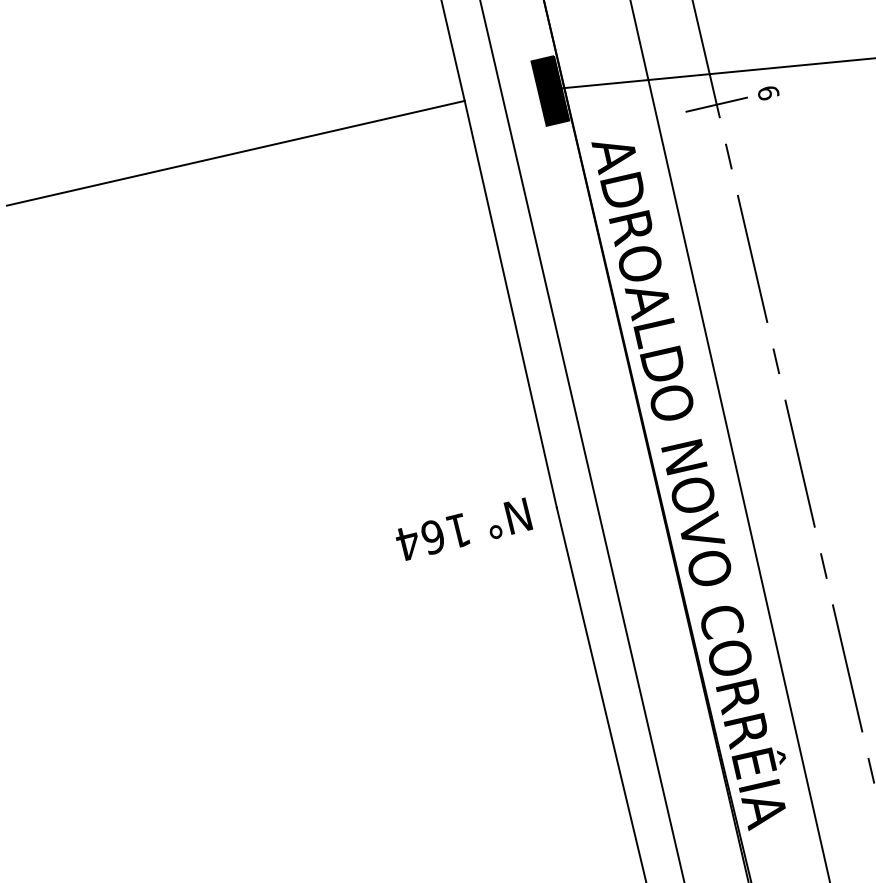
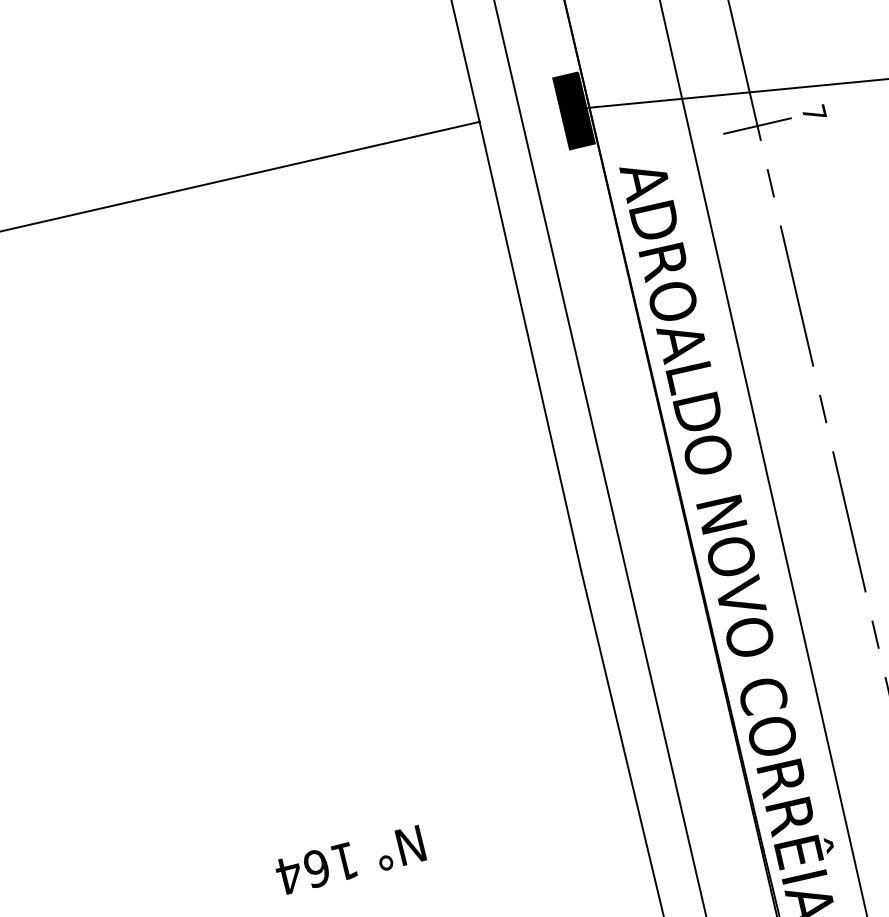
text: (768, 92) -> (814, 112), 6 -> 7
text: (464, 528) -> (351, 859), moved

